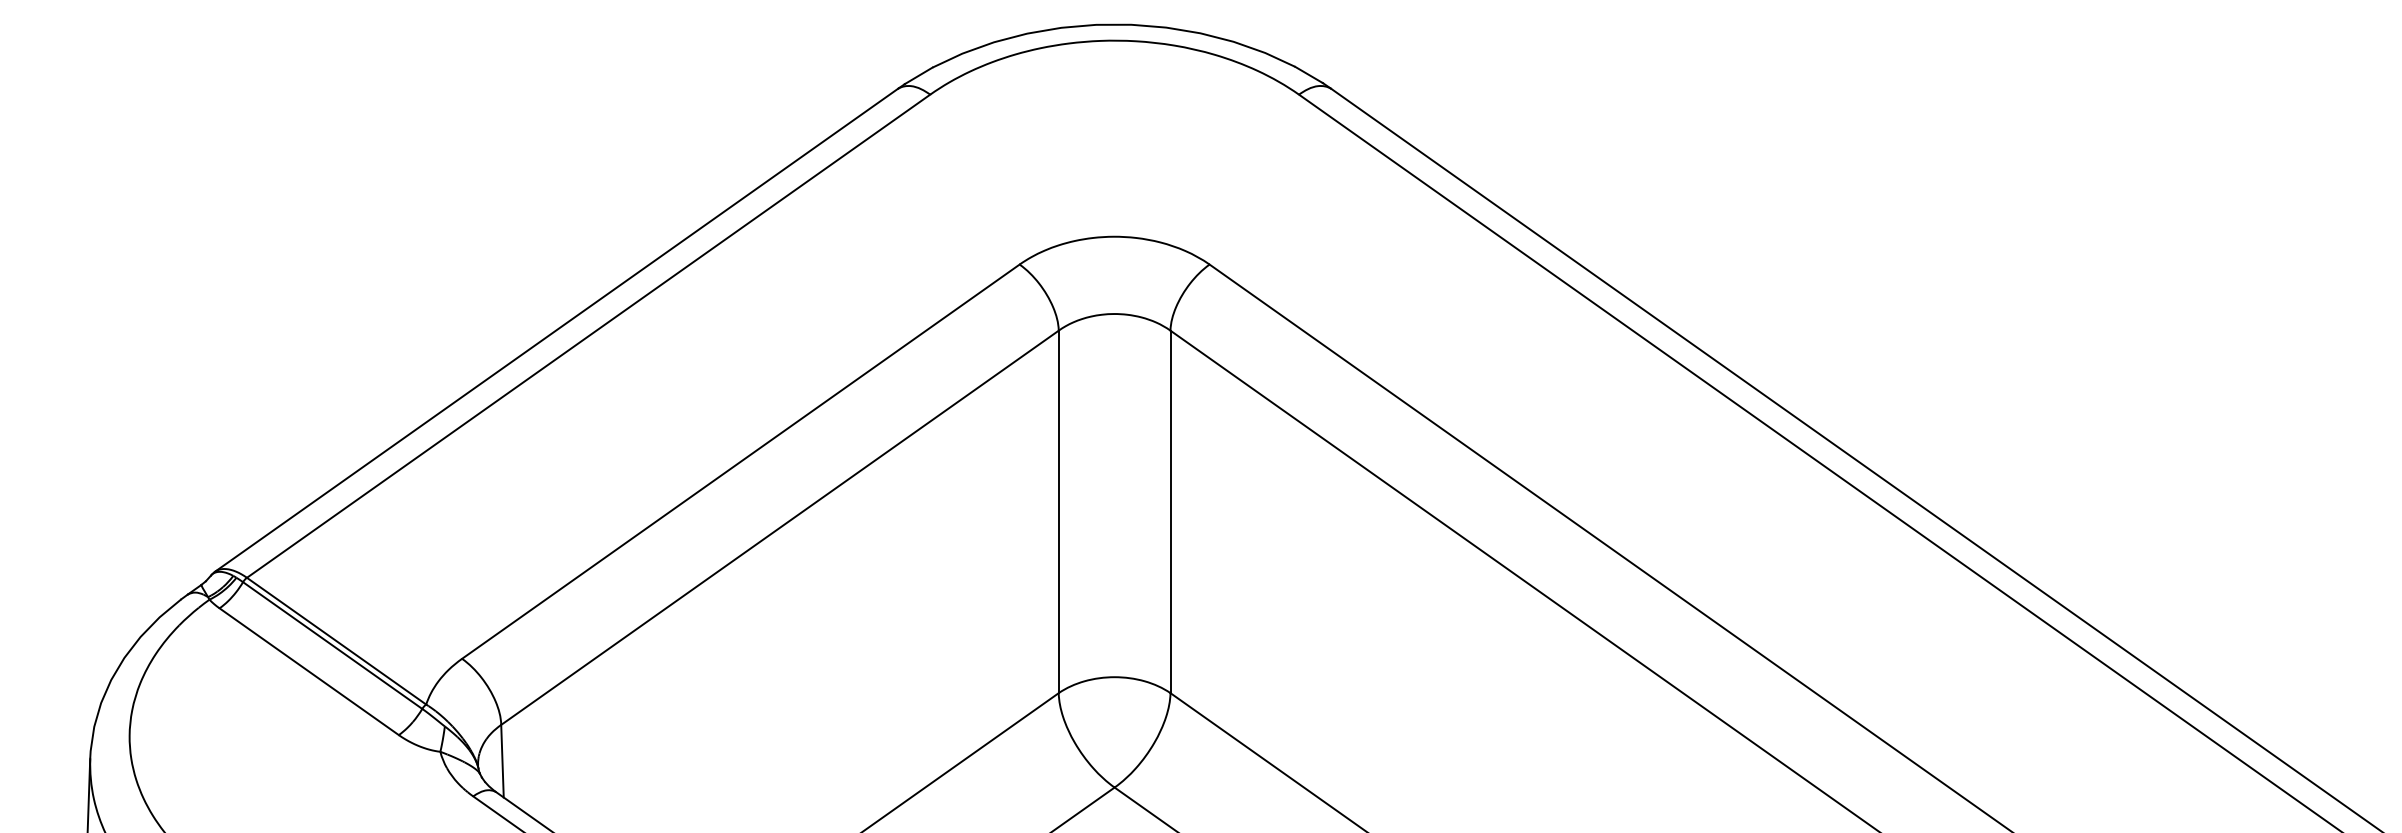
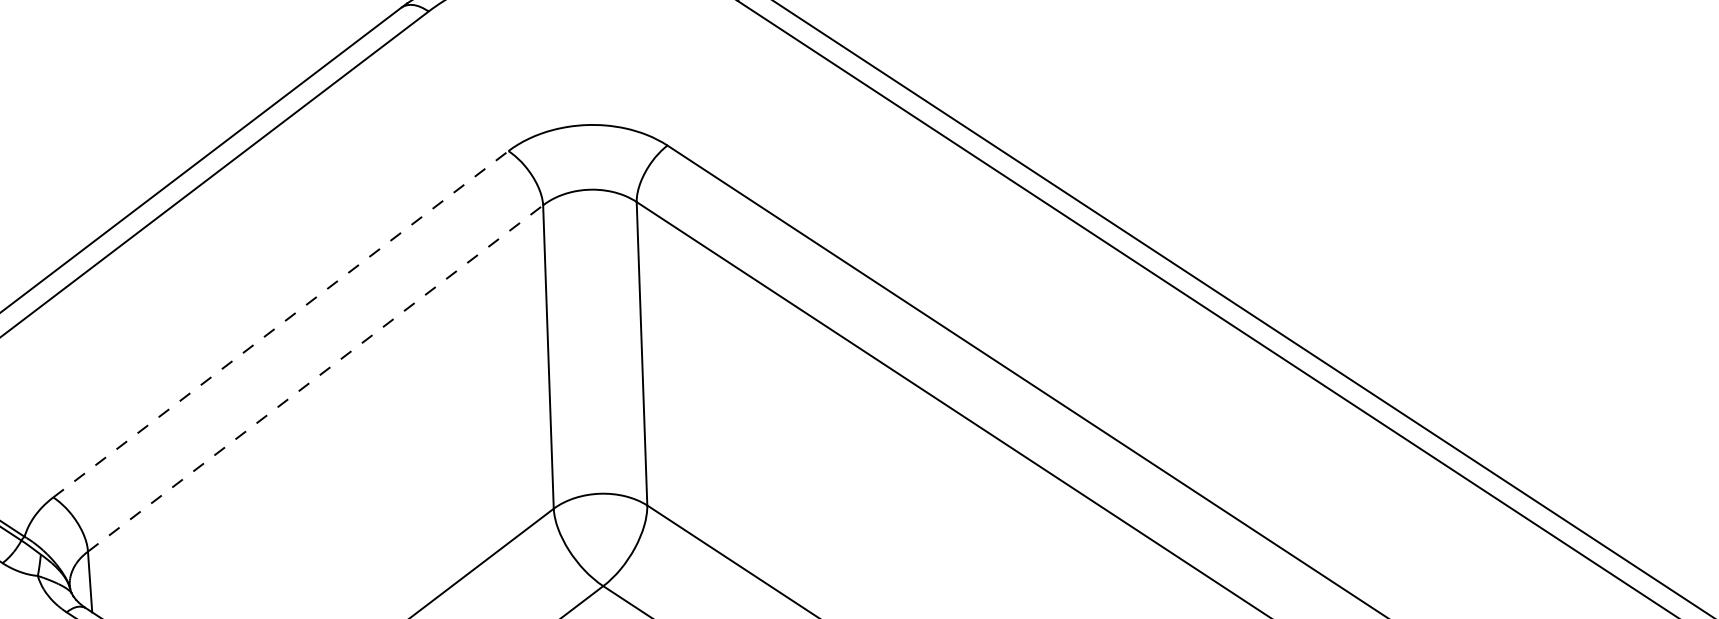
line: (741, 461) -> (281, 324), solid -> dashed
line: (780, 527) -> (315, 378), solid -> dashed

